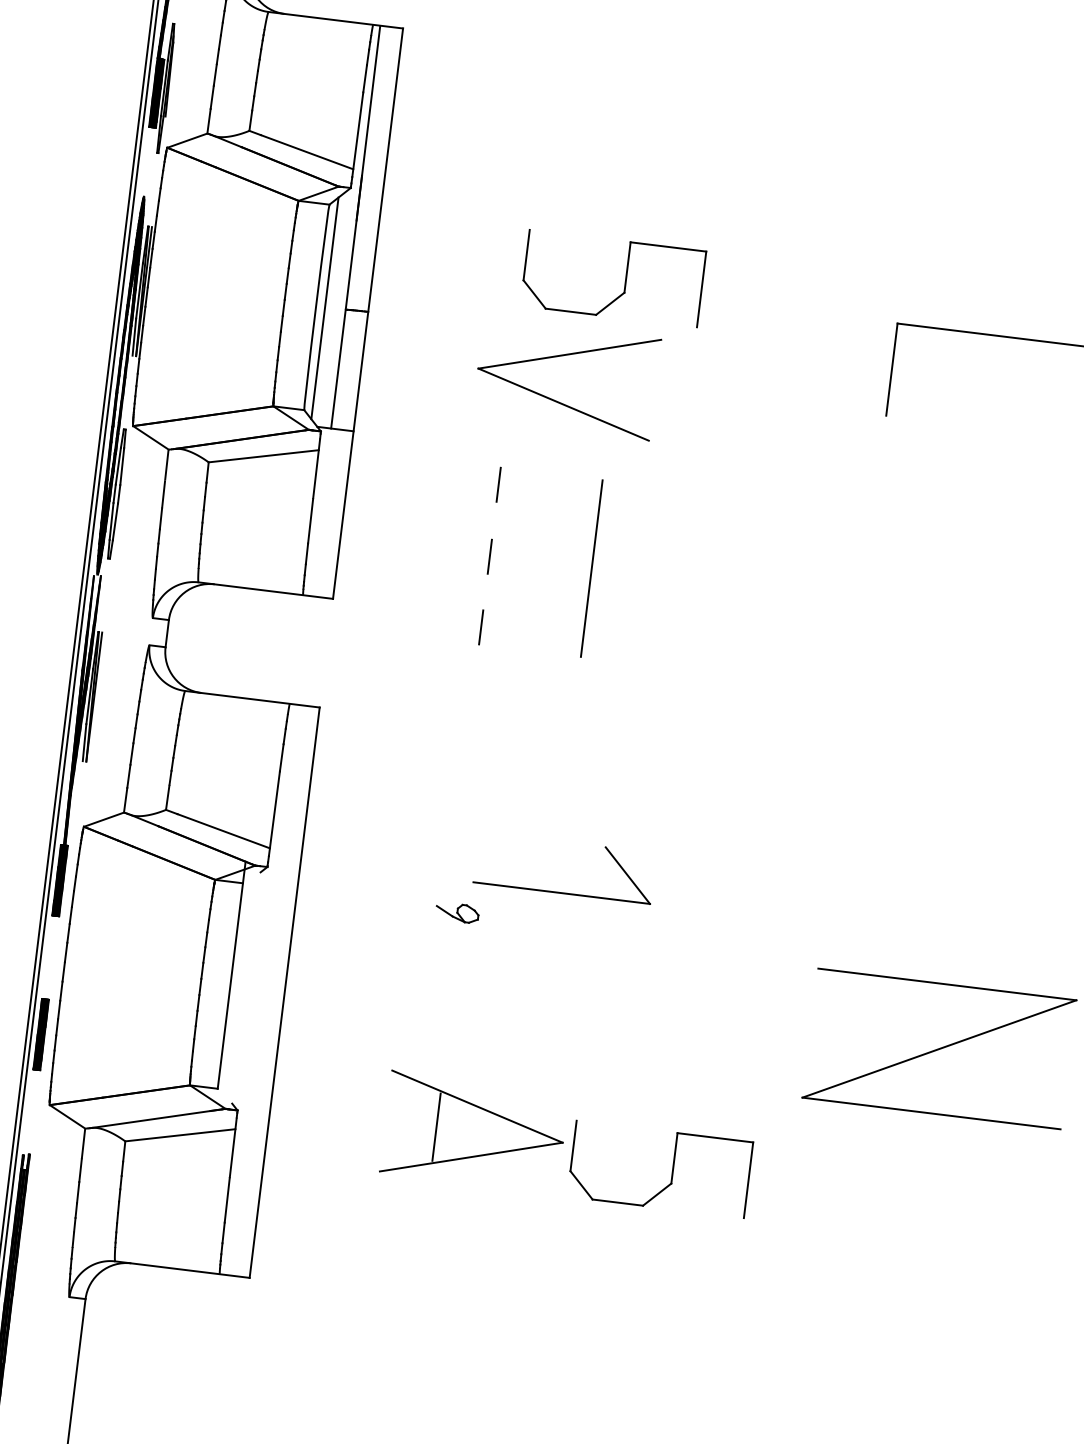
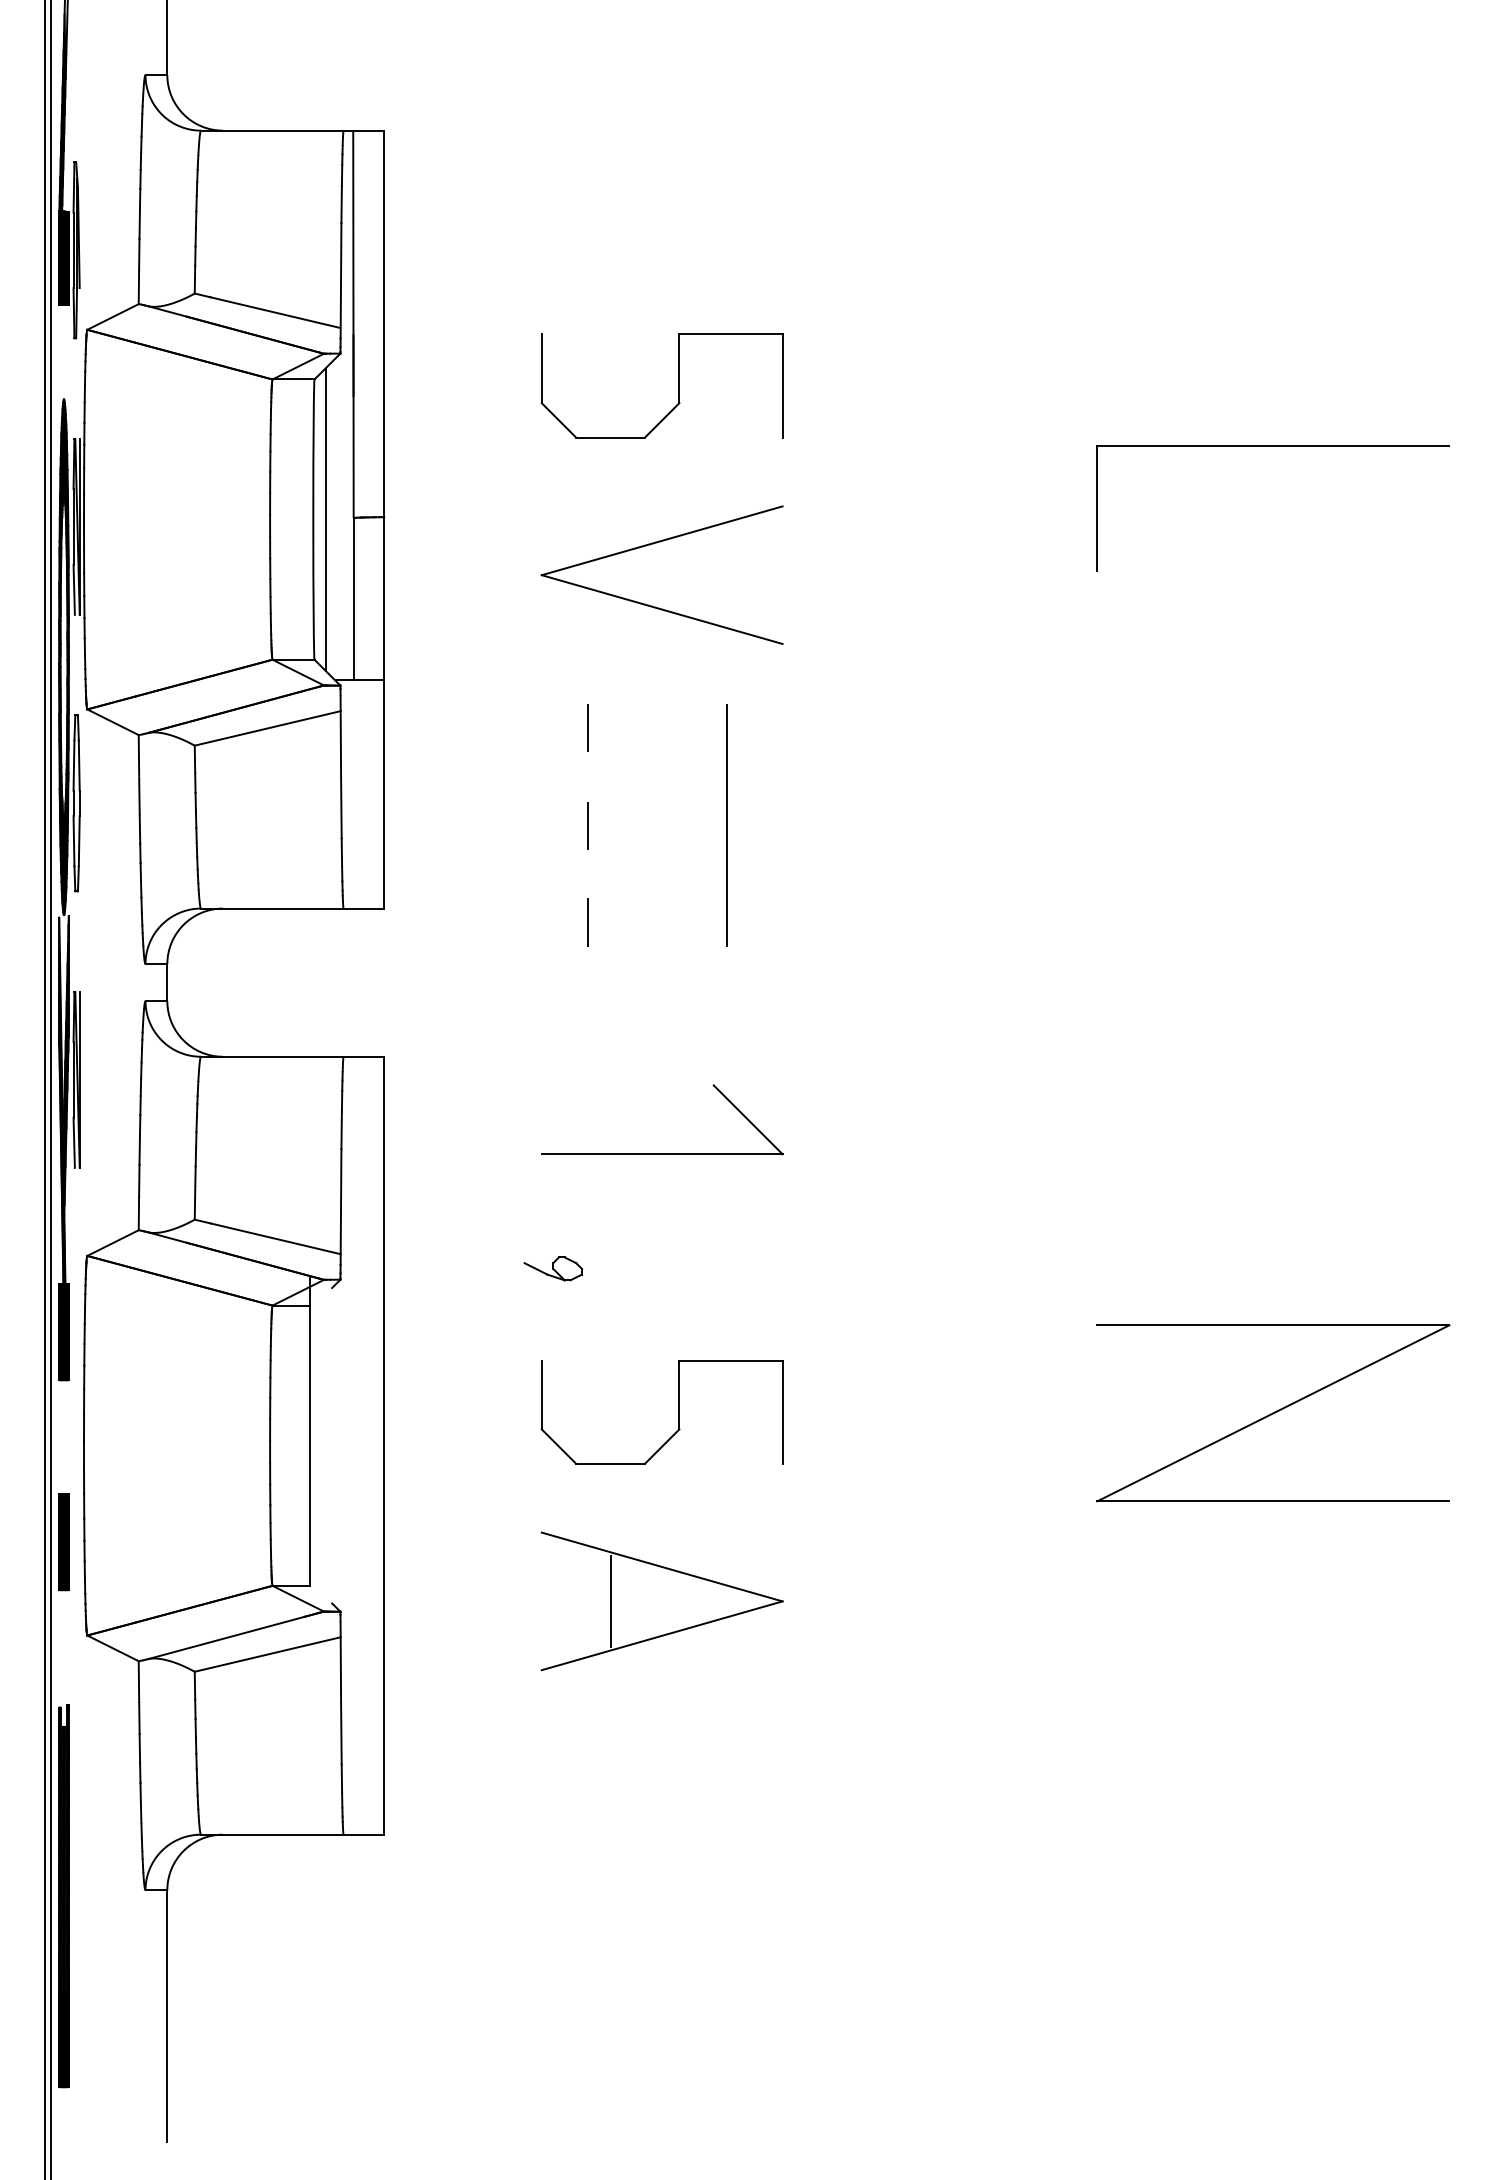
part: (625, 279) -> (678, 385), moved
part: (562, 892) -> (662, 1153), moved
part: (456, 912) -> (552, 1268), moved
part: (672, 1171) -> (678, 1412), moved

